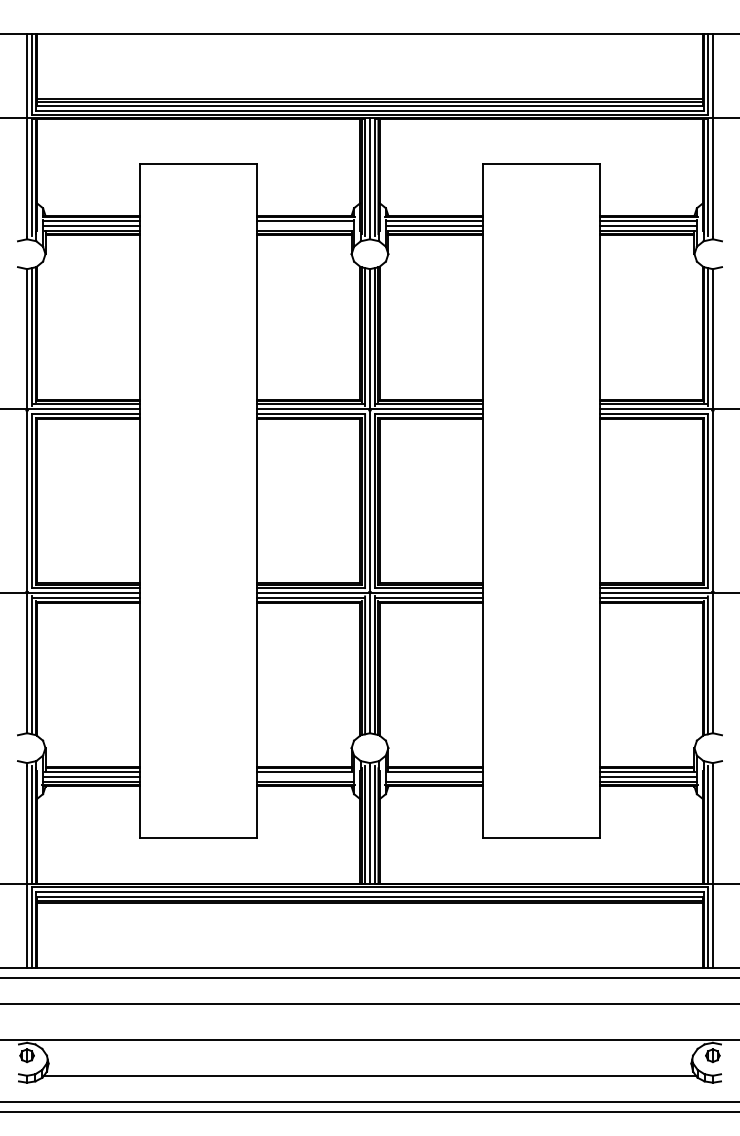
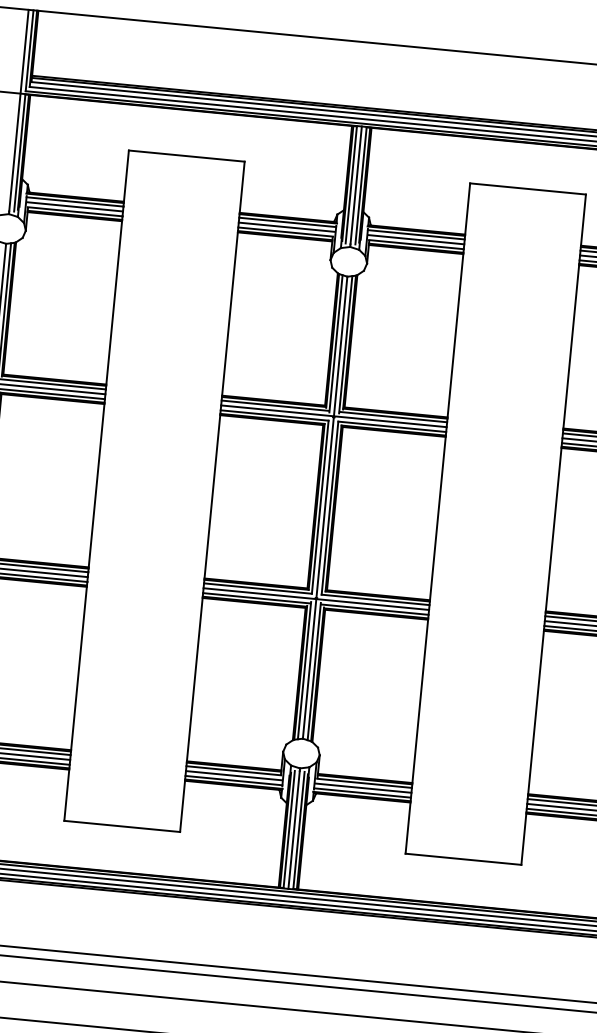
line: (304, 225) -> (286, 227), added
line: (304, 776) -> (233, 775), added
line: (434, 776) -> (362, 787), added

